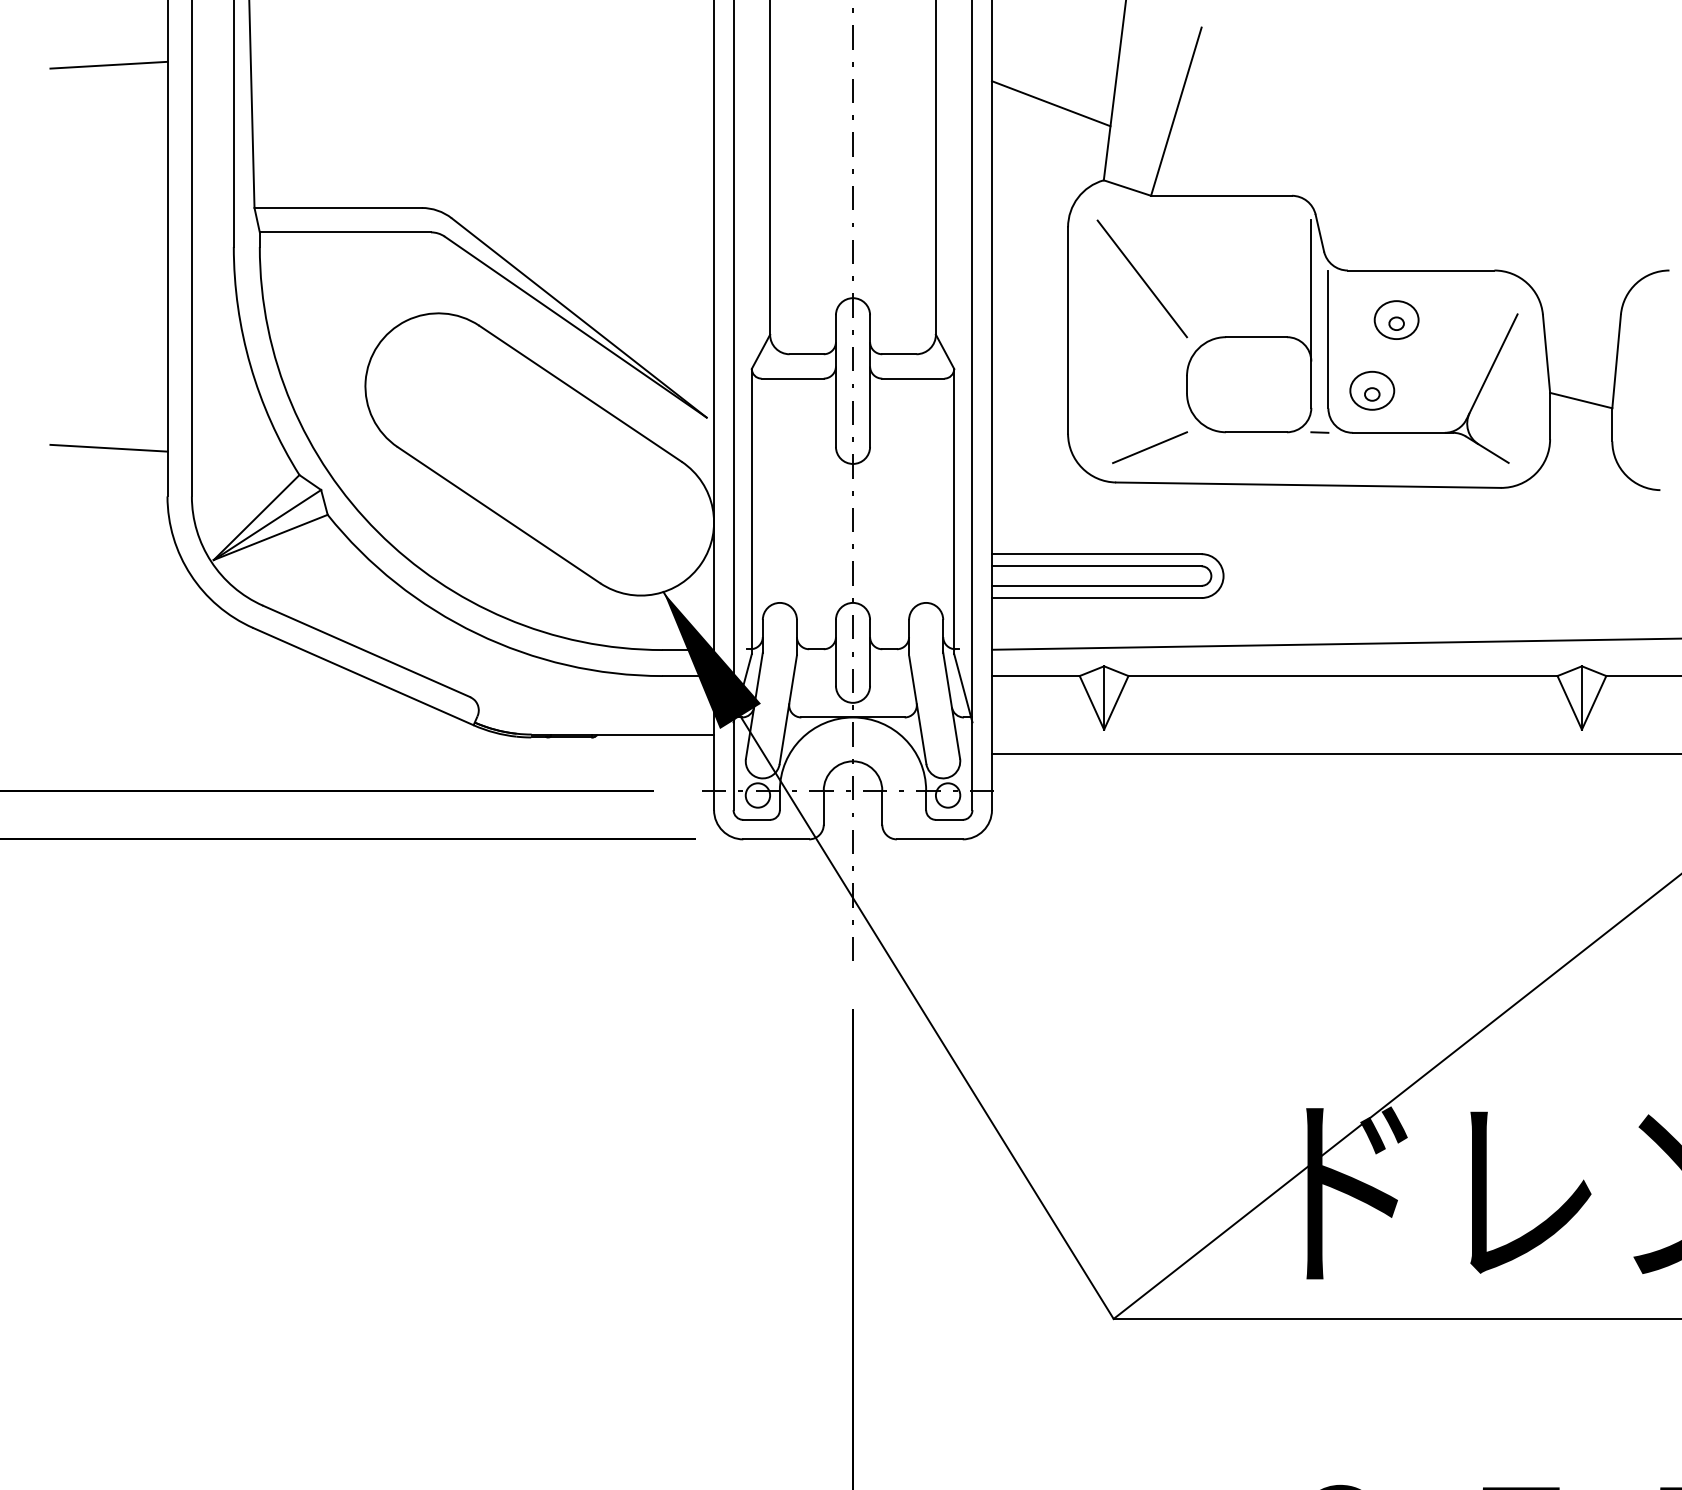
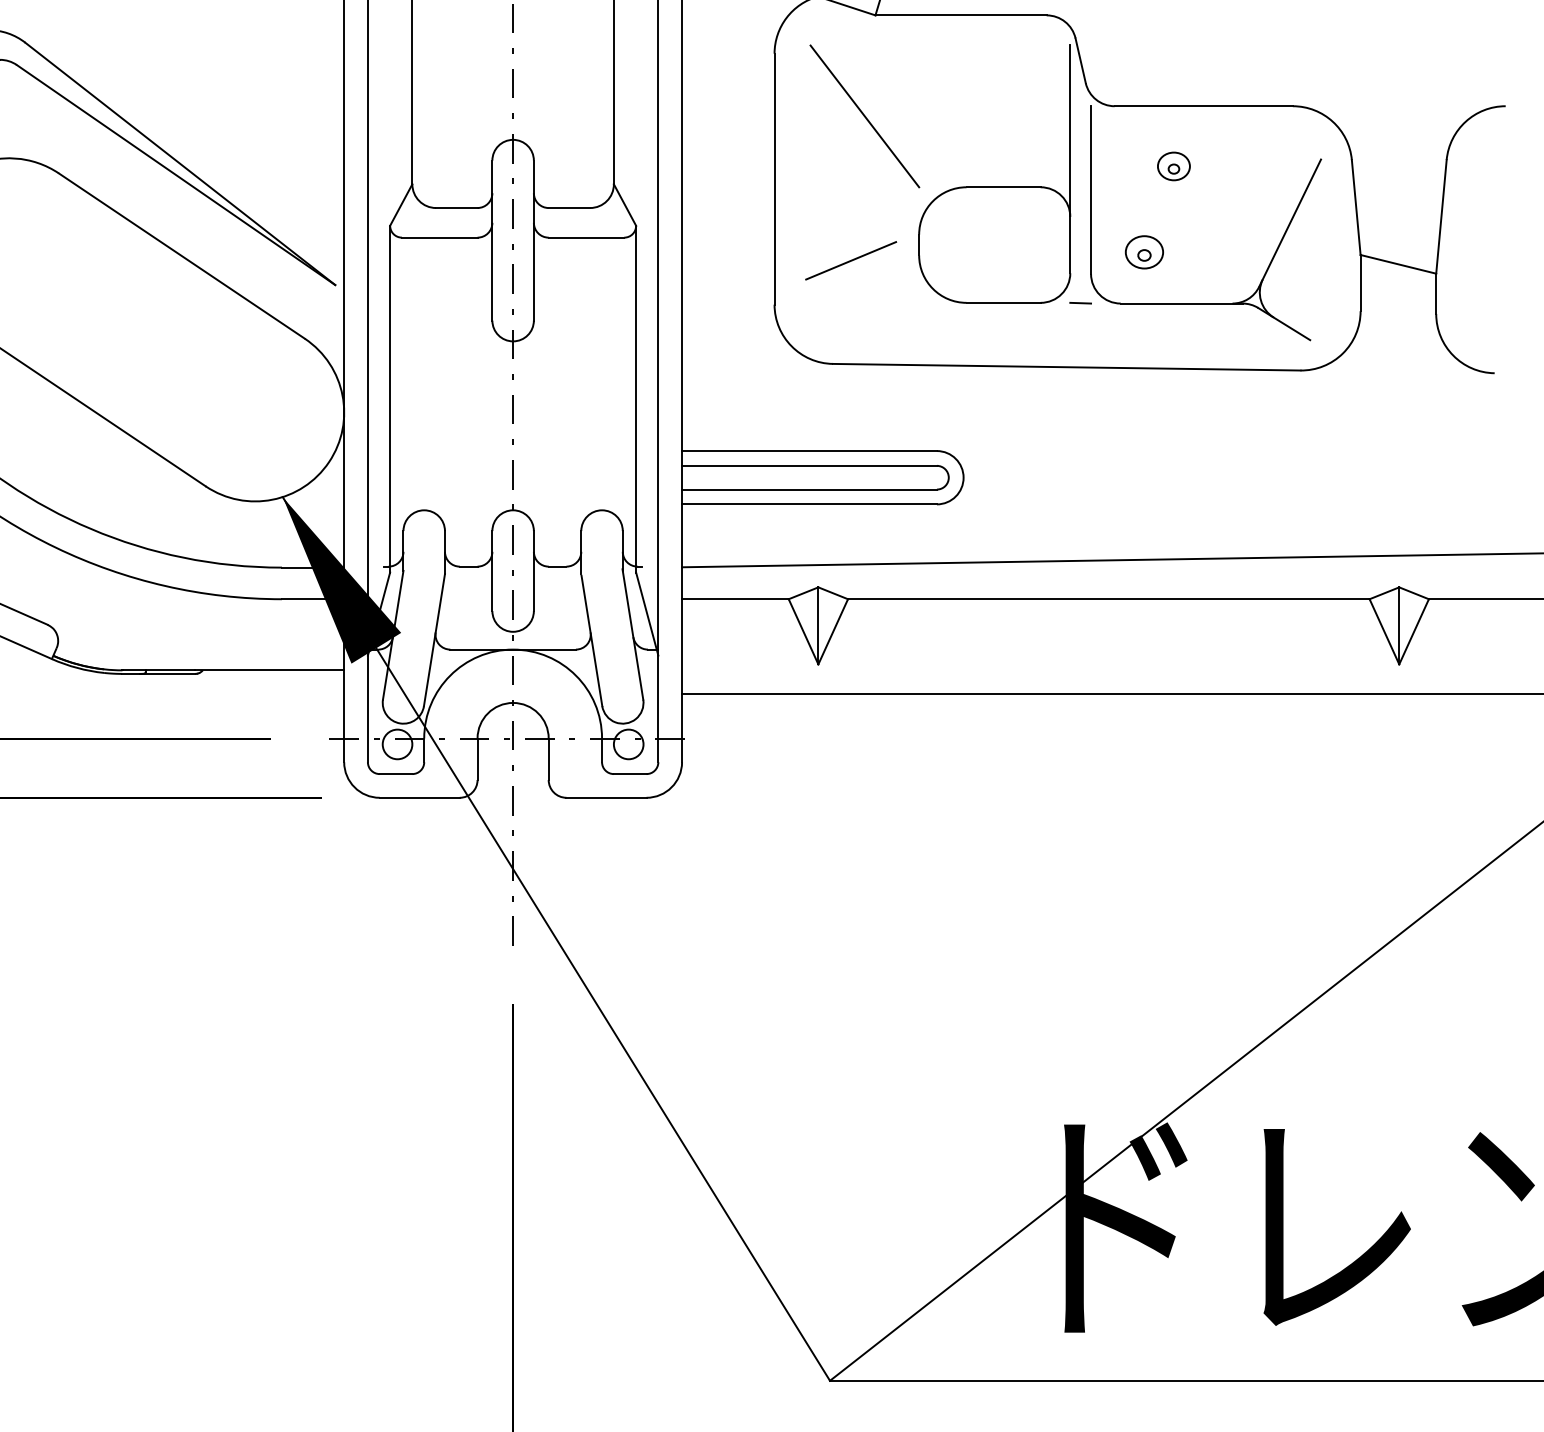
part: (1396, 319) -> (1173, 165), size x0.6
part: (1372, 390) -> (1144, 252), size x0.7
line: (1149, 447) -> (850, 260), moved

